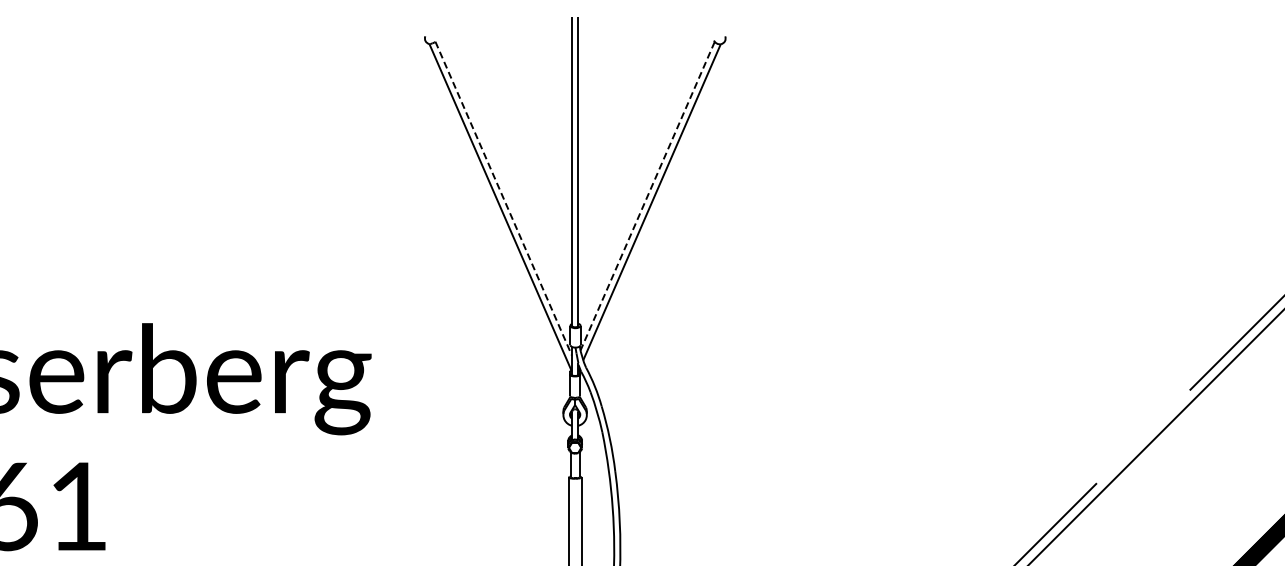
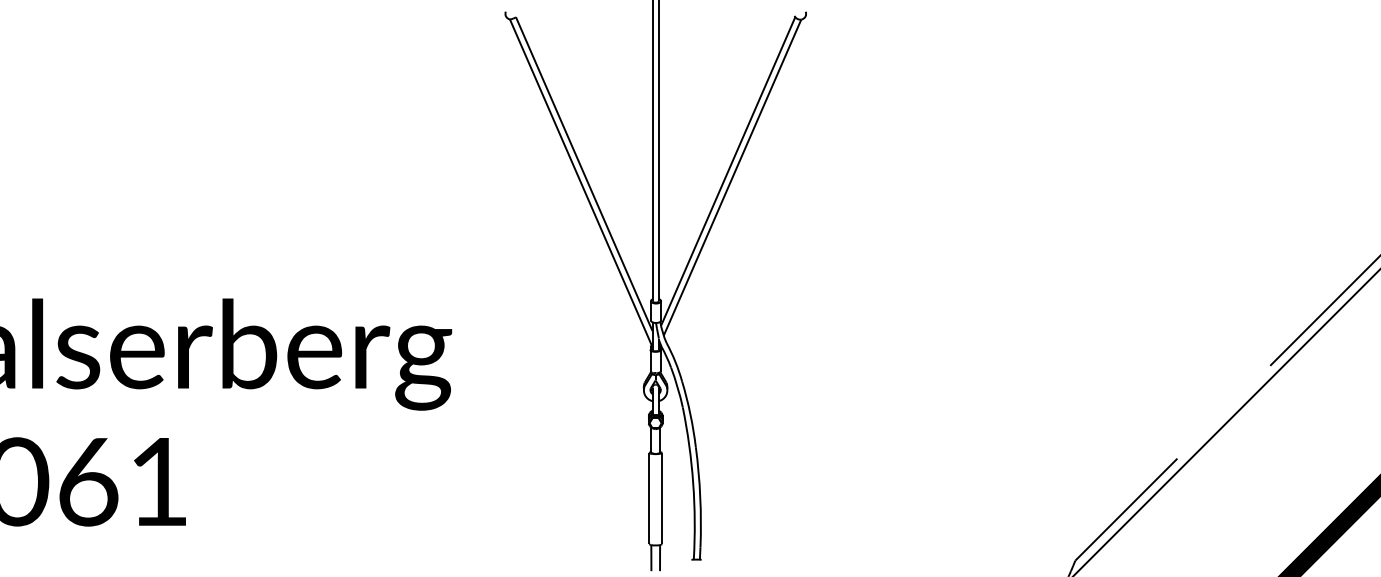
line: (646, 197) -> (727, 172), dashed -> solid
line: (503, 199) -> (584, 174), dashed -> solid

